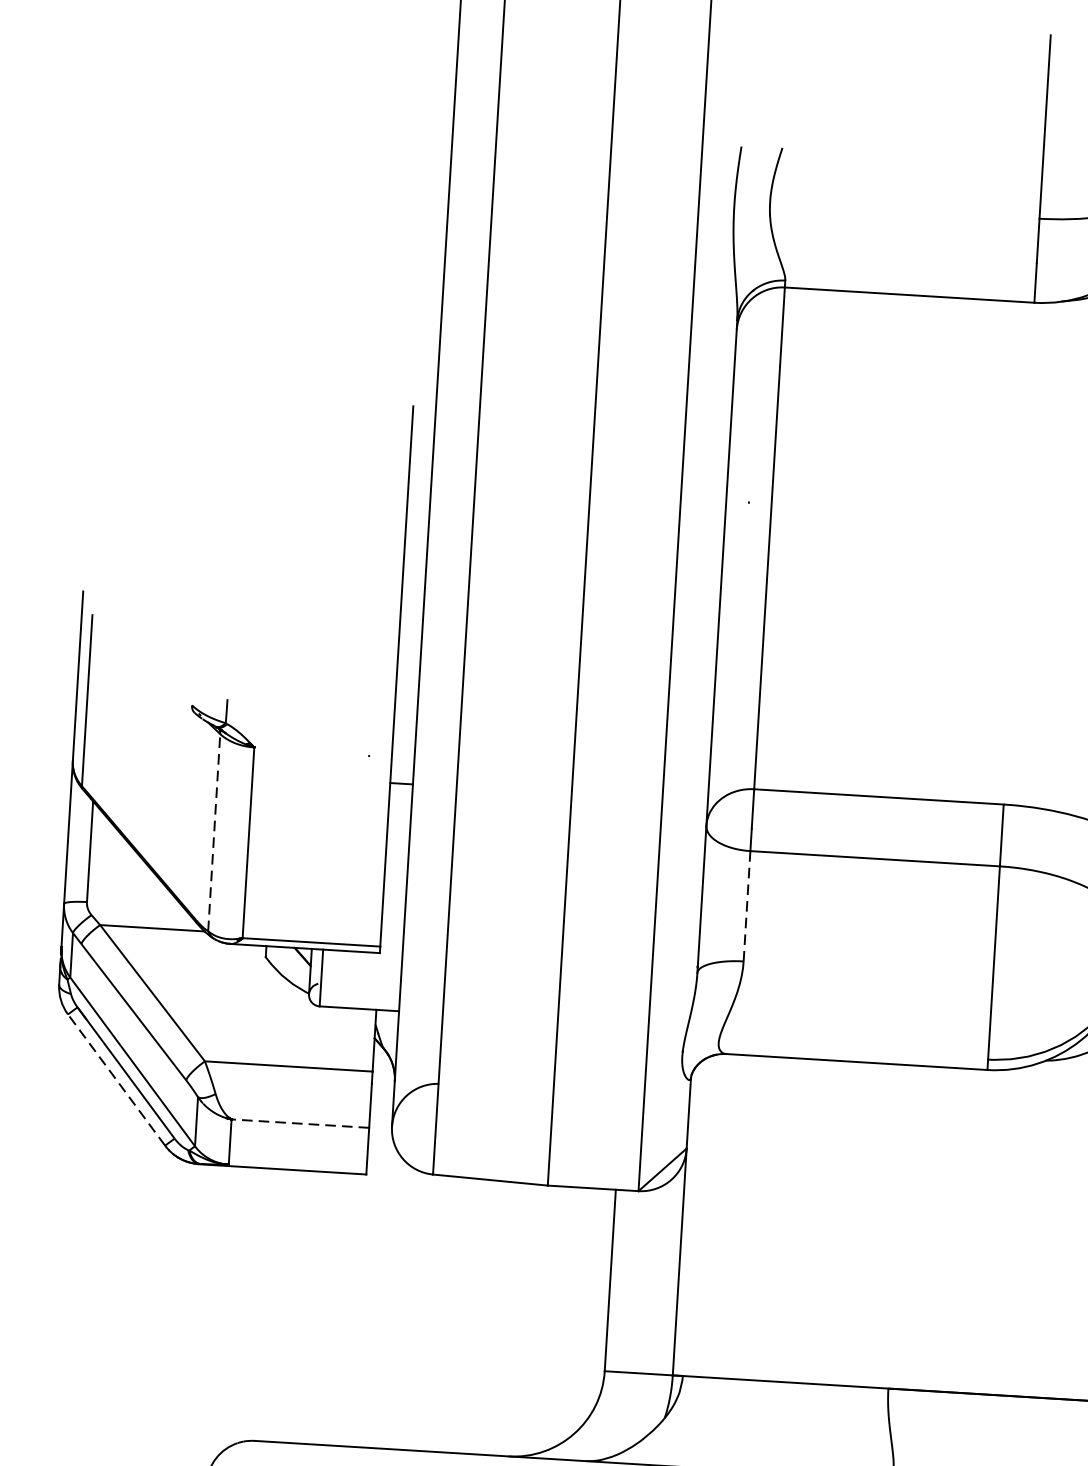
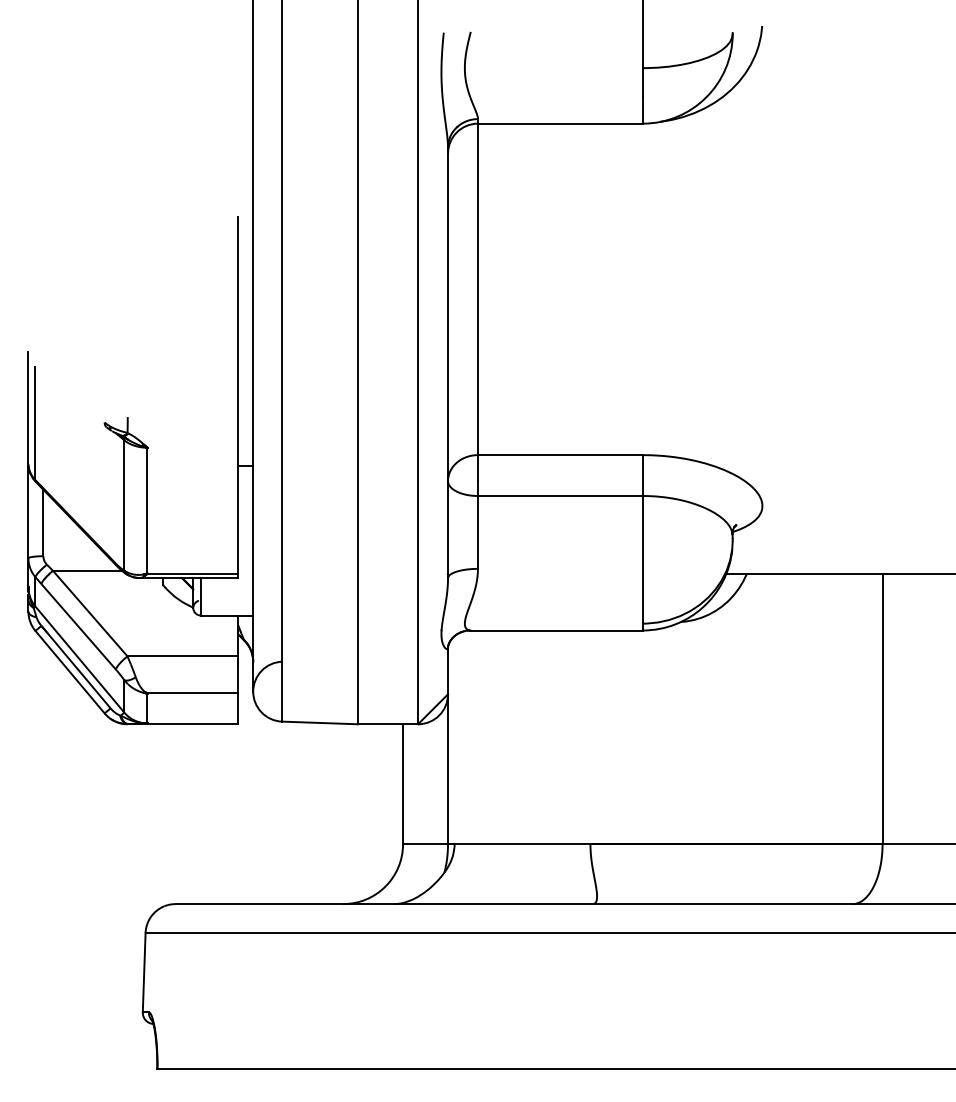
line: (214, 831) -> (124, 504), dashed -> solid
line: (747, 906) -> (478, 532), dashed -> solid
line: (117, 1080) -> (70, 672), dashed -> solid
line: (299, 1123) -> (192, 693), dashed -> solid

